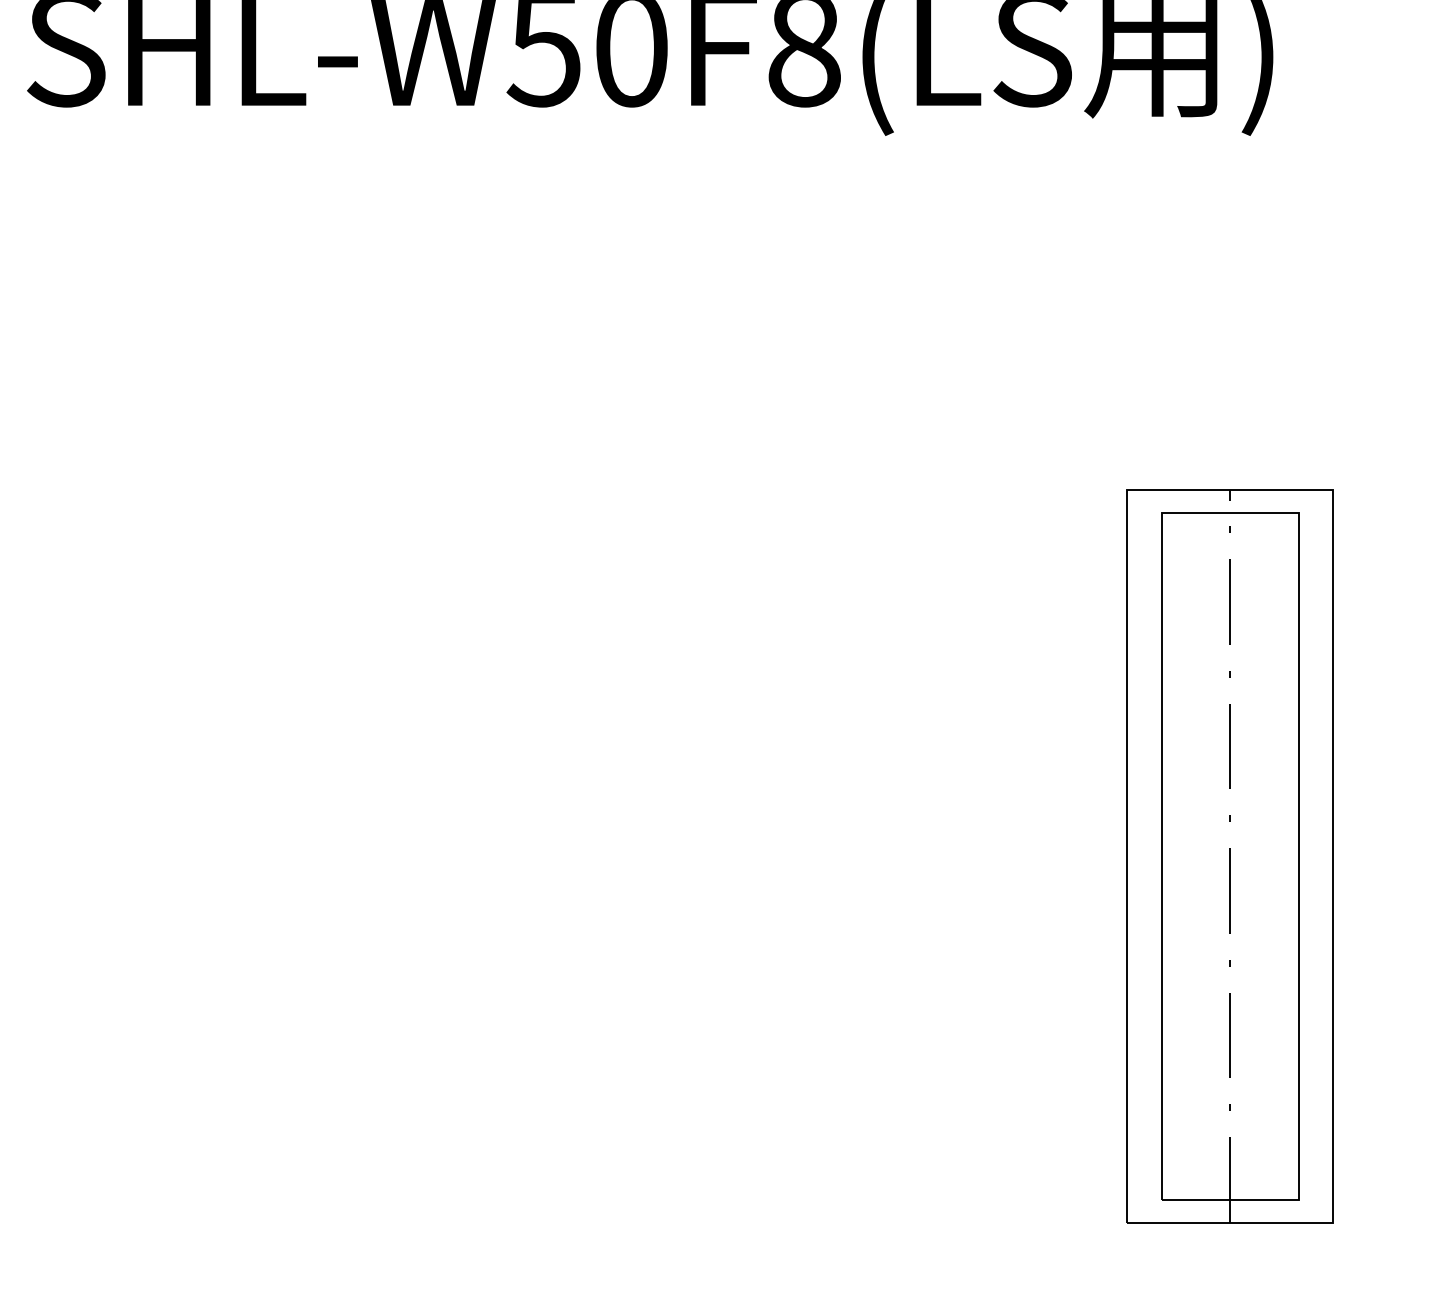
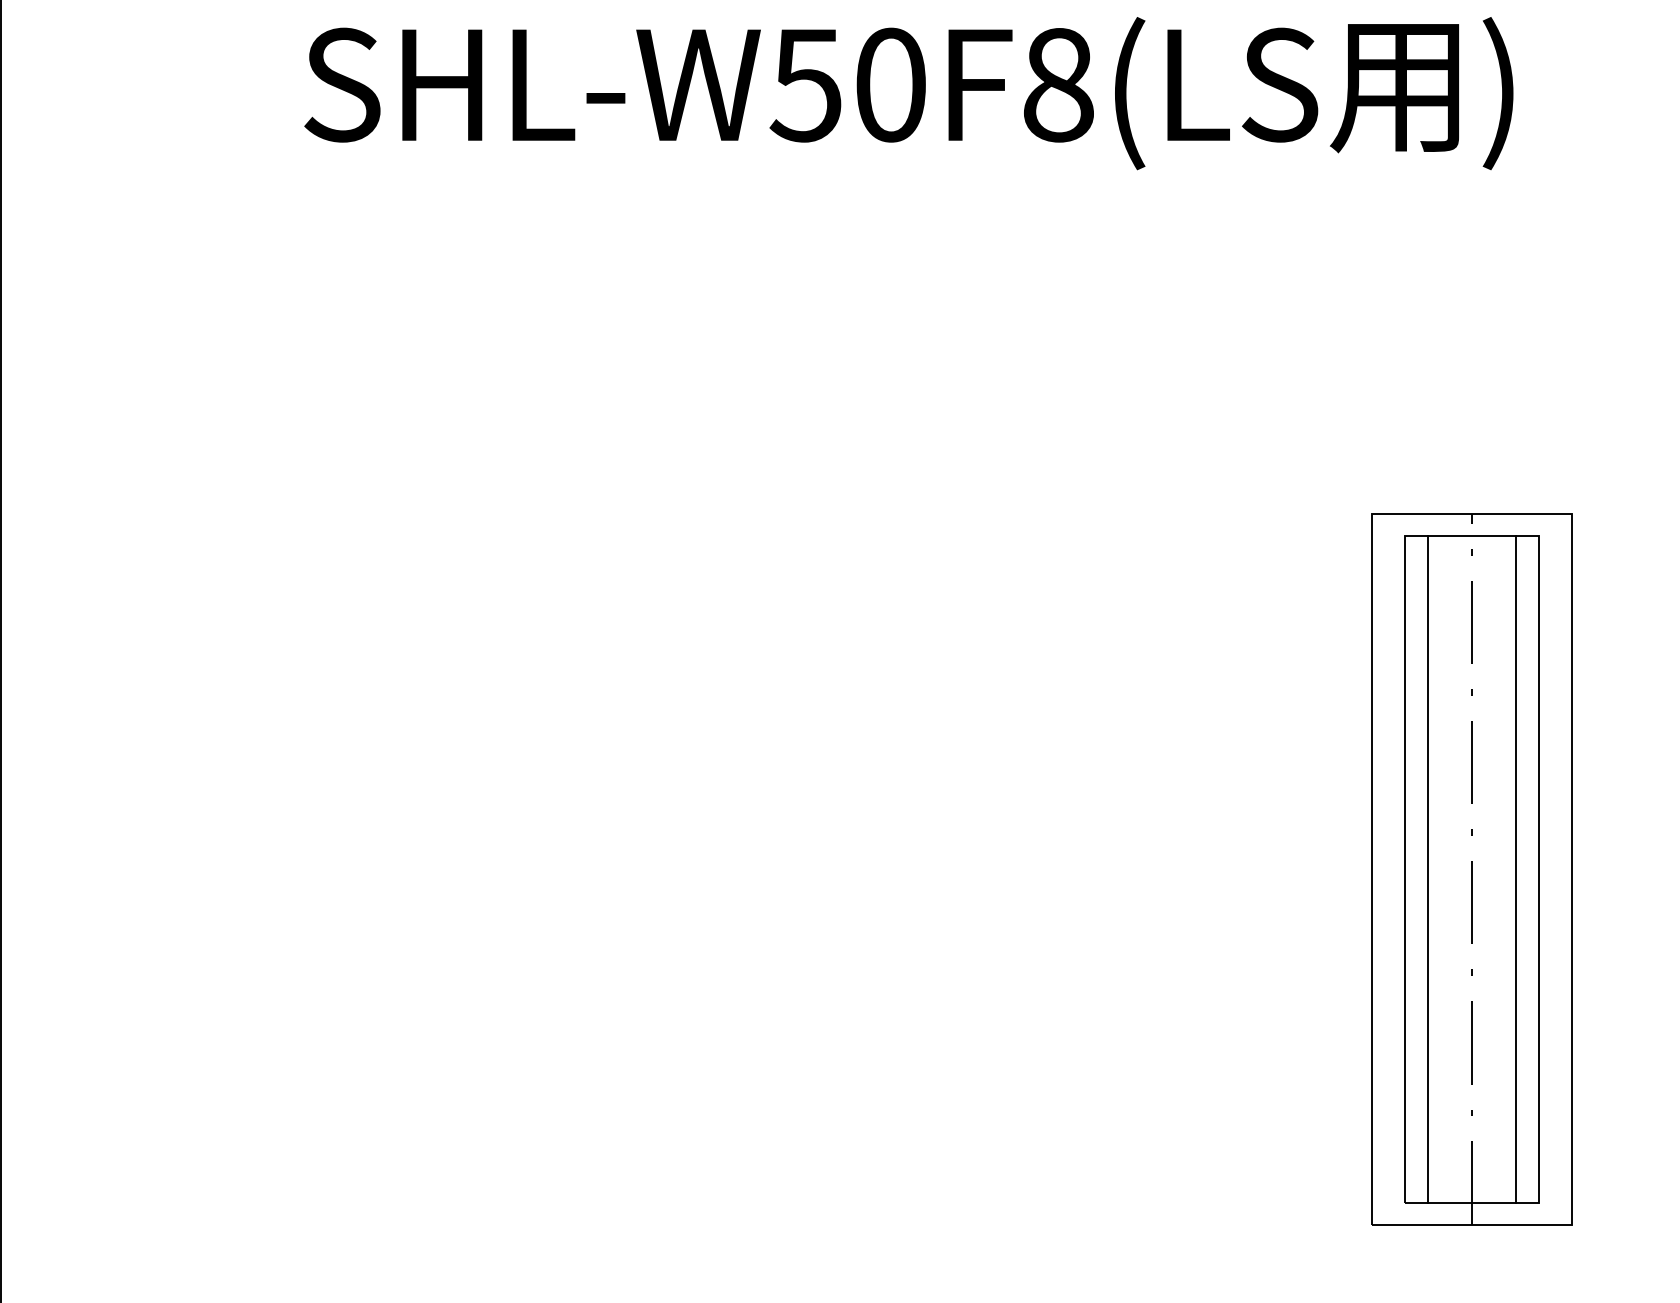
line: (1184, 856) -> (1427, 869), added
line: (1276, 856) -> (1516, 869), added

